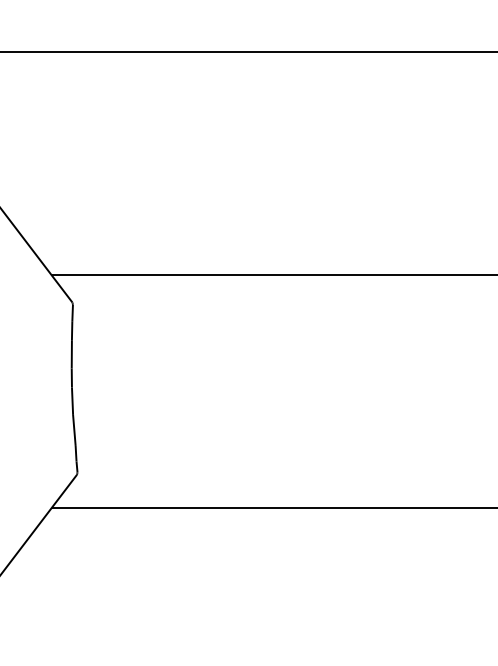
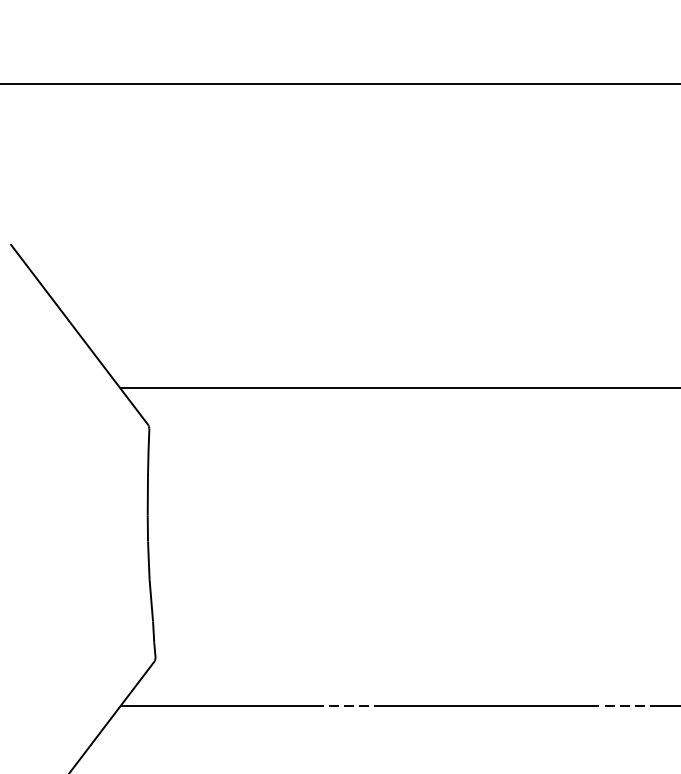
line: (219, 507) -> (349, 705), solid -> dashed
line: (420, 507) -> (624, 705), solid -> dashed

